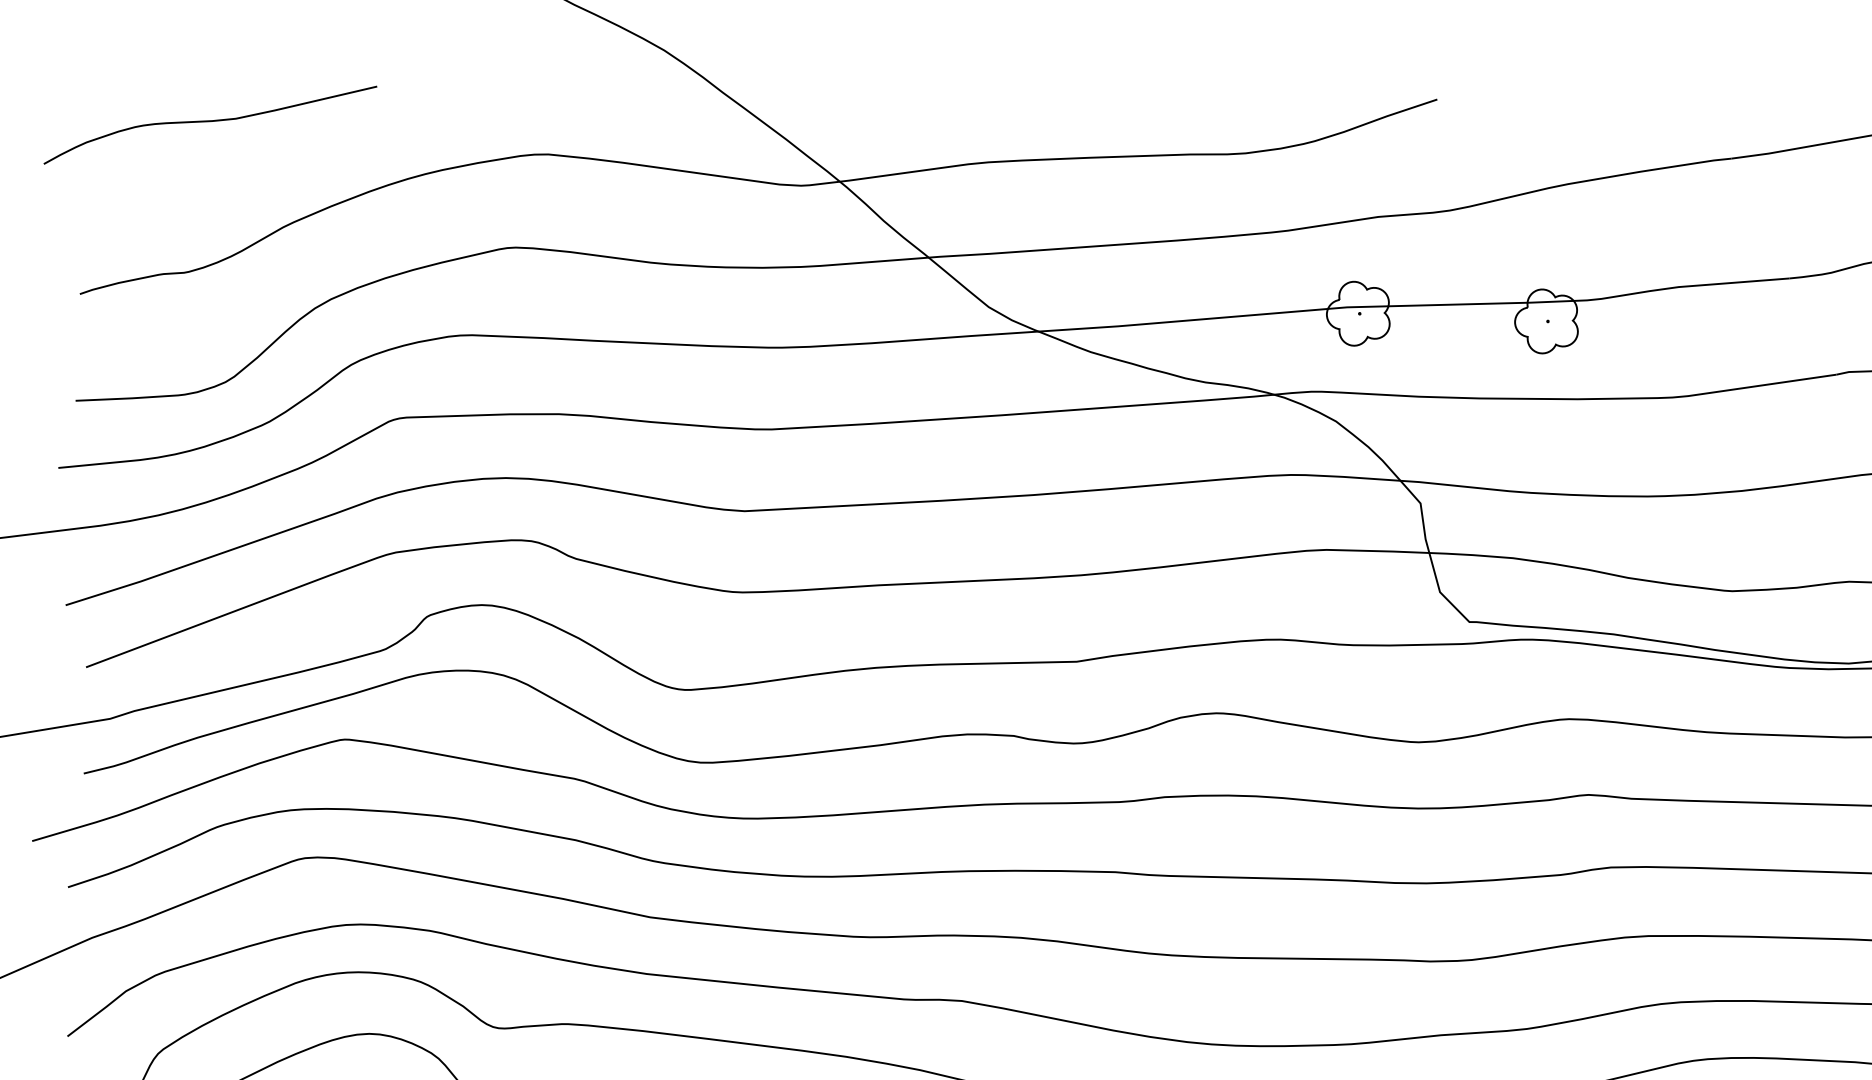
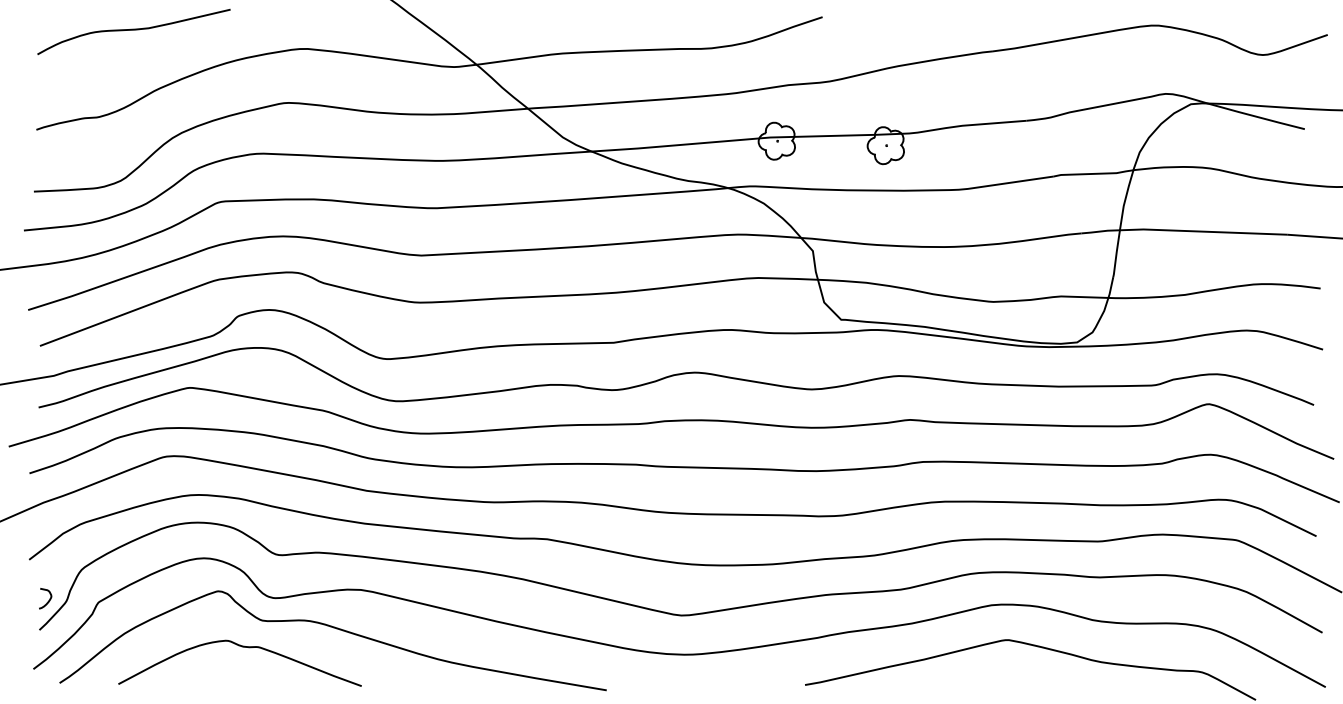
curve: (209, 122) -> (133, 30), moved

